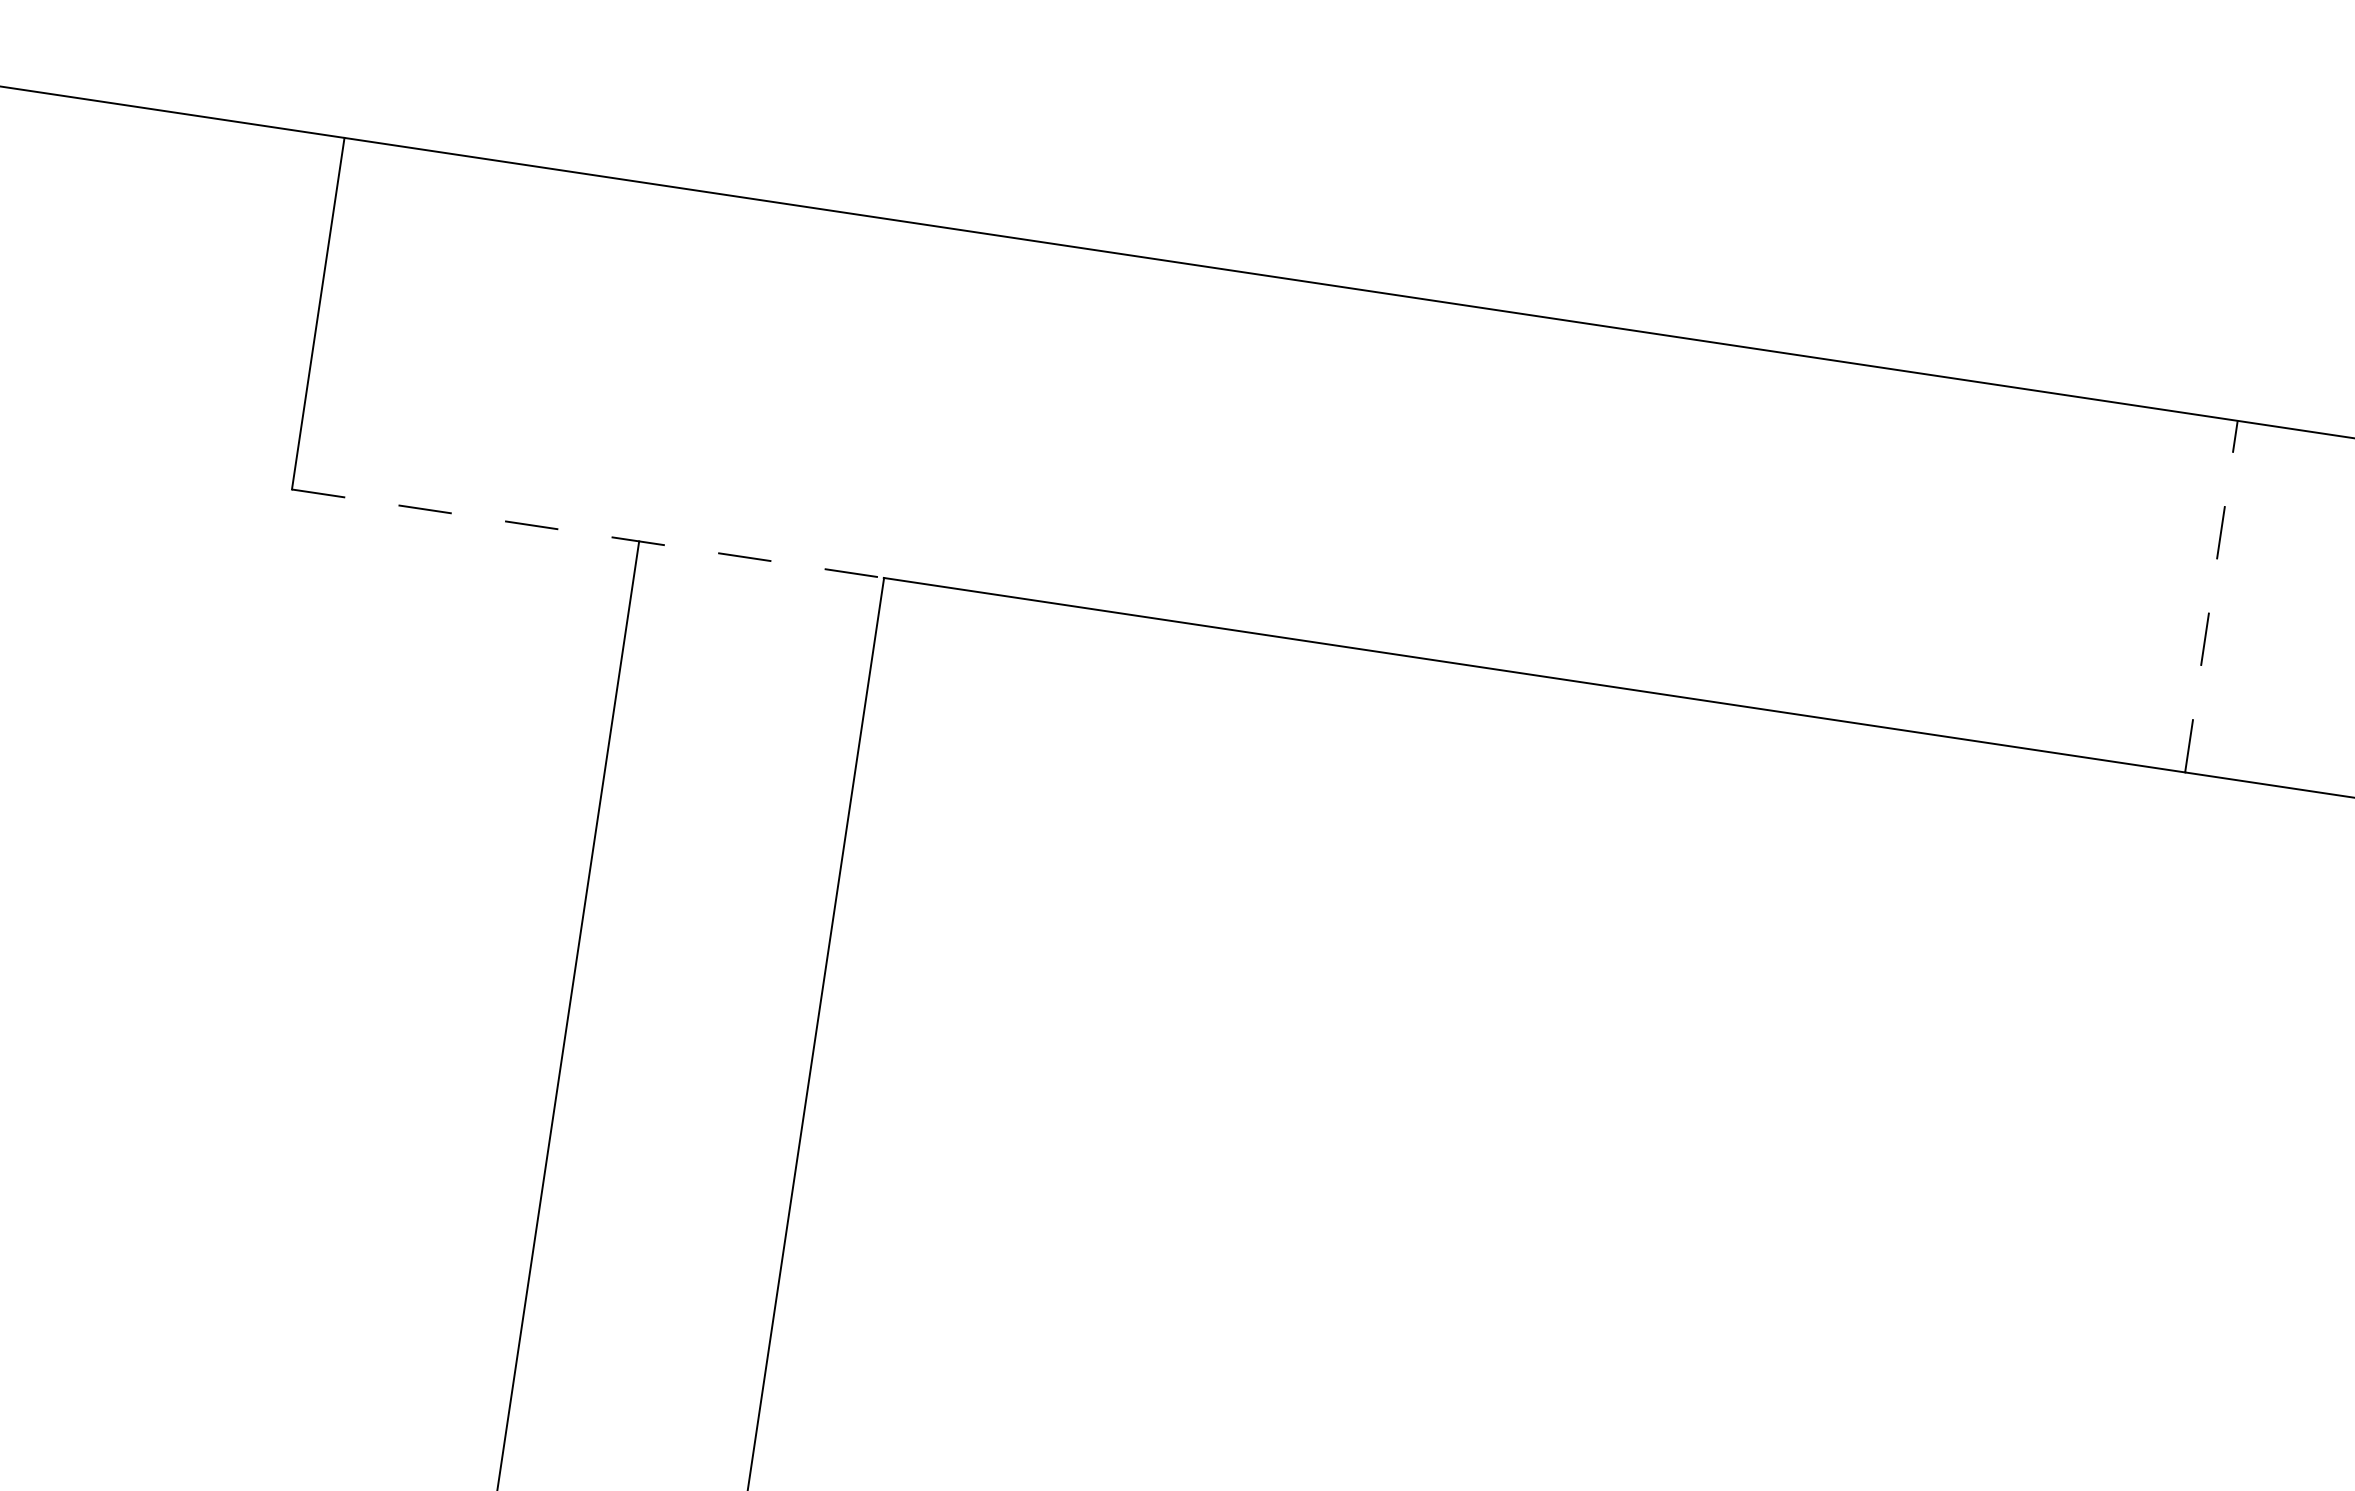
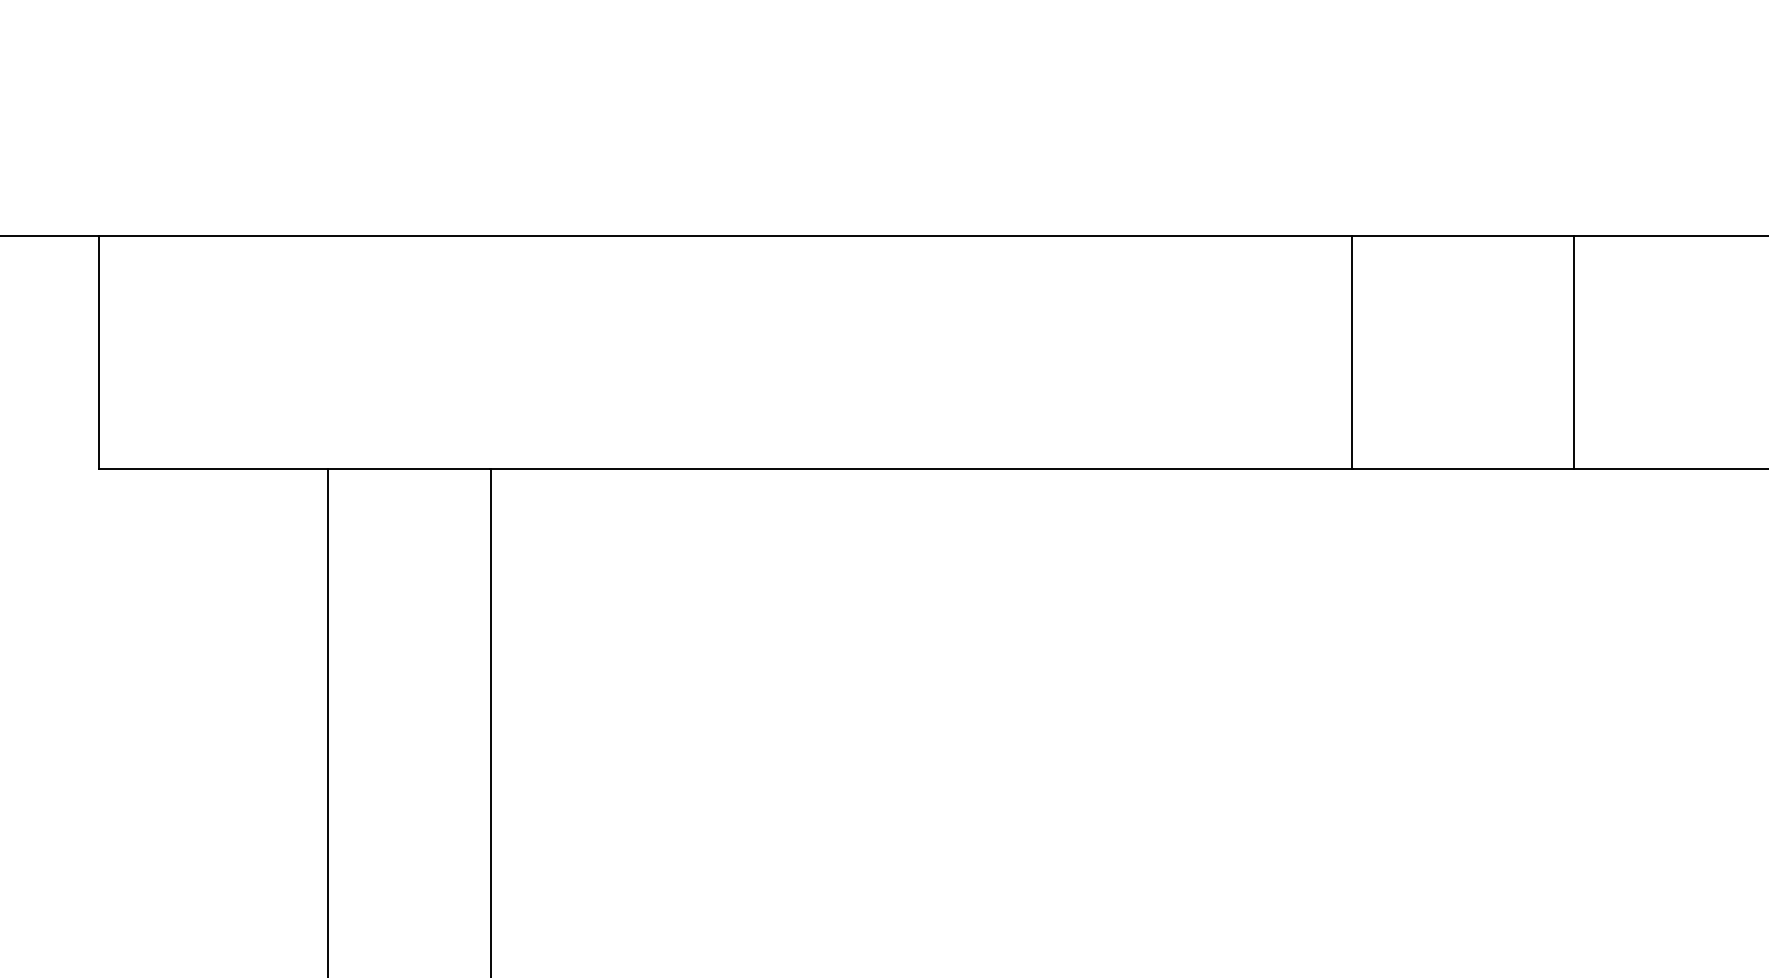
line: (587, 534) -> (294, 469), dashed -> solid
line: (2211, 596) -> (1352, 352), dashed -> solid

